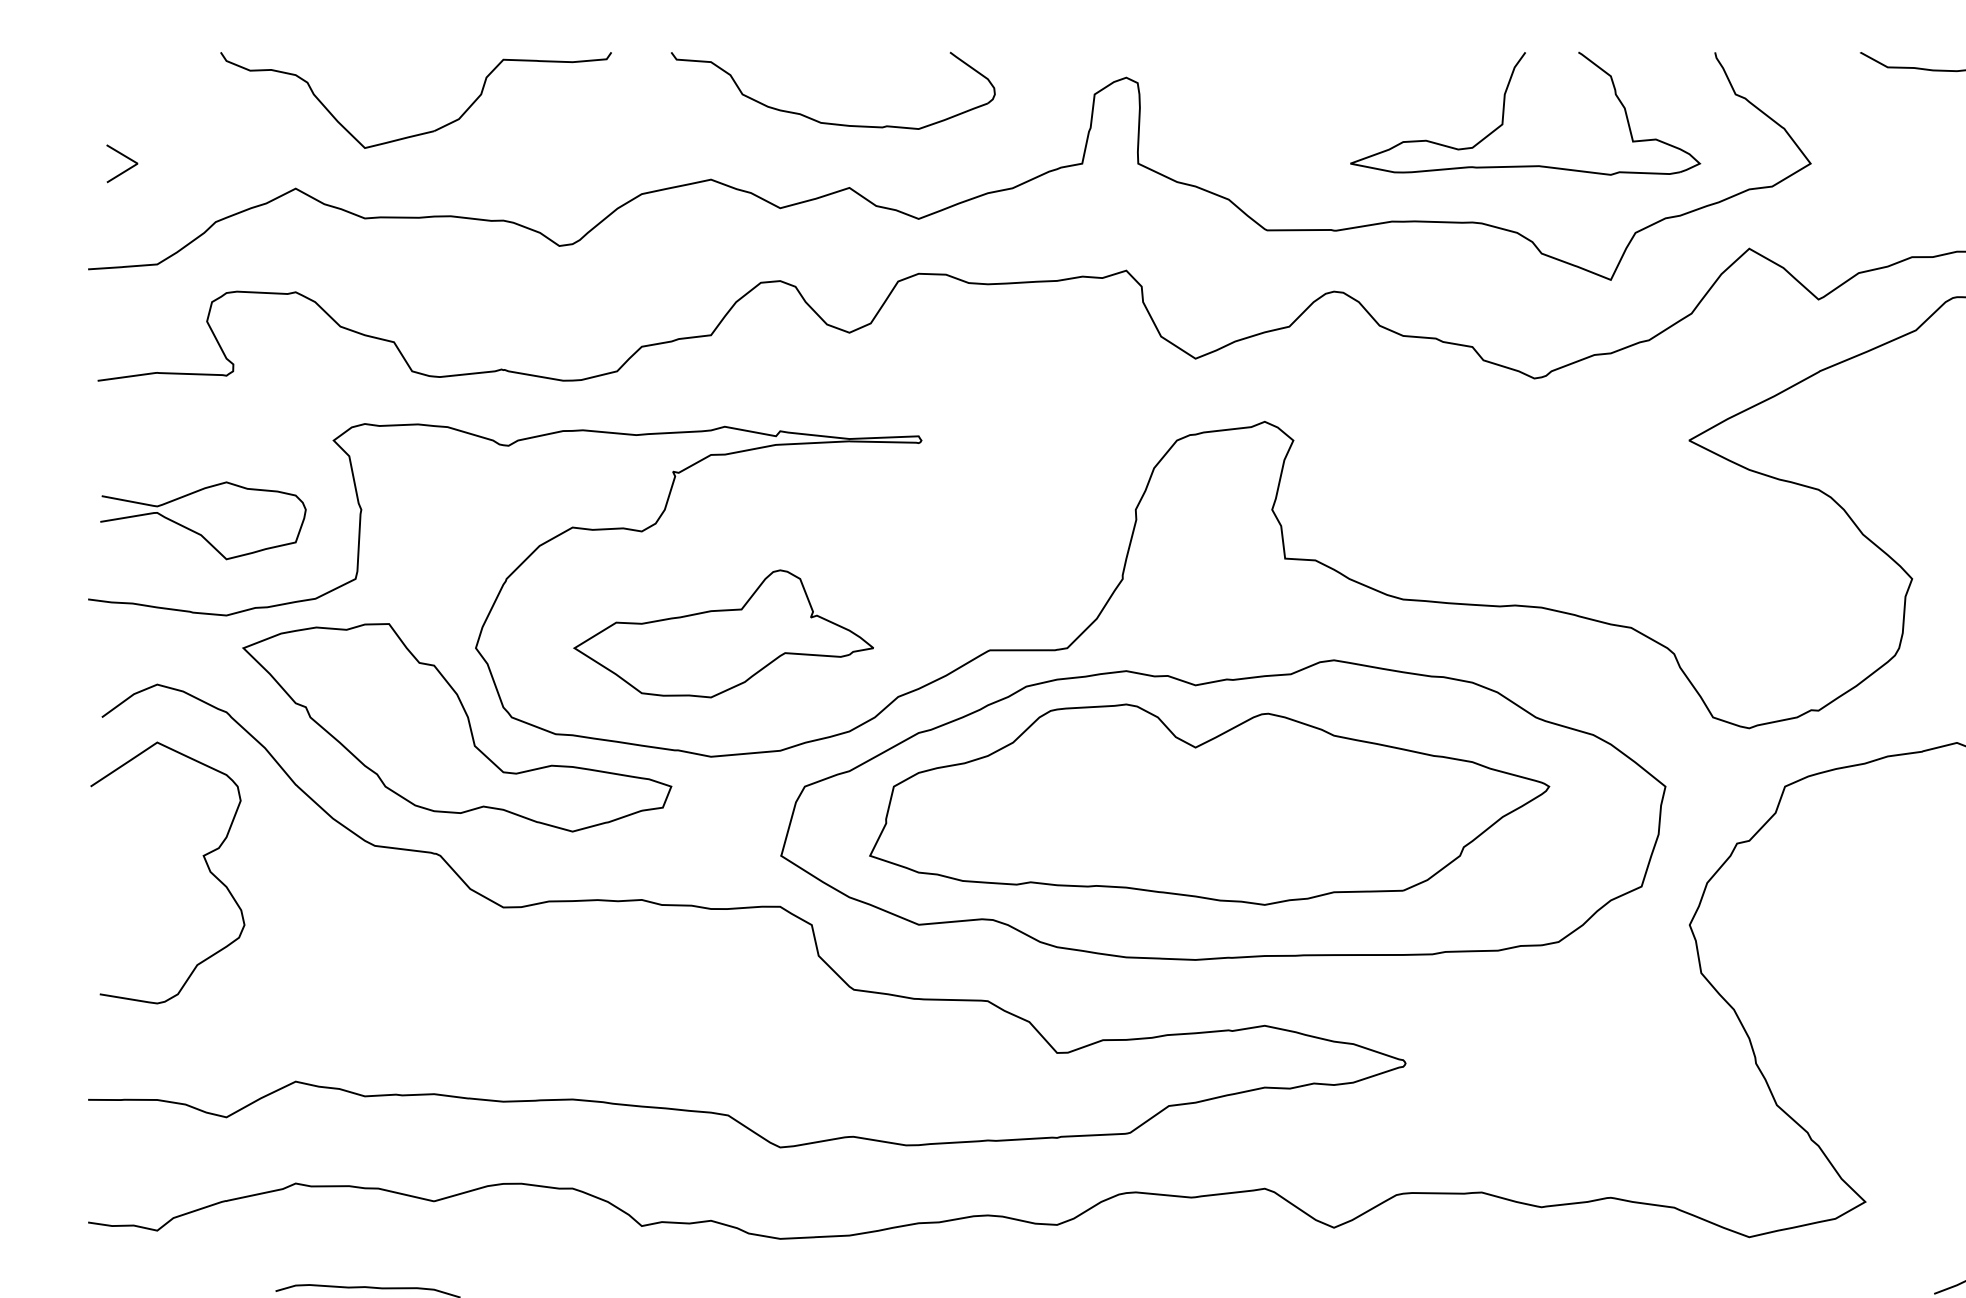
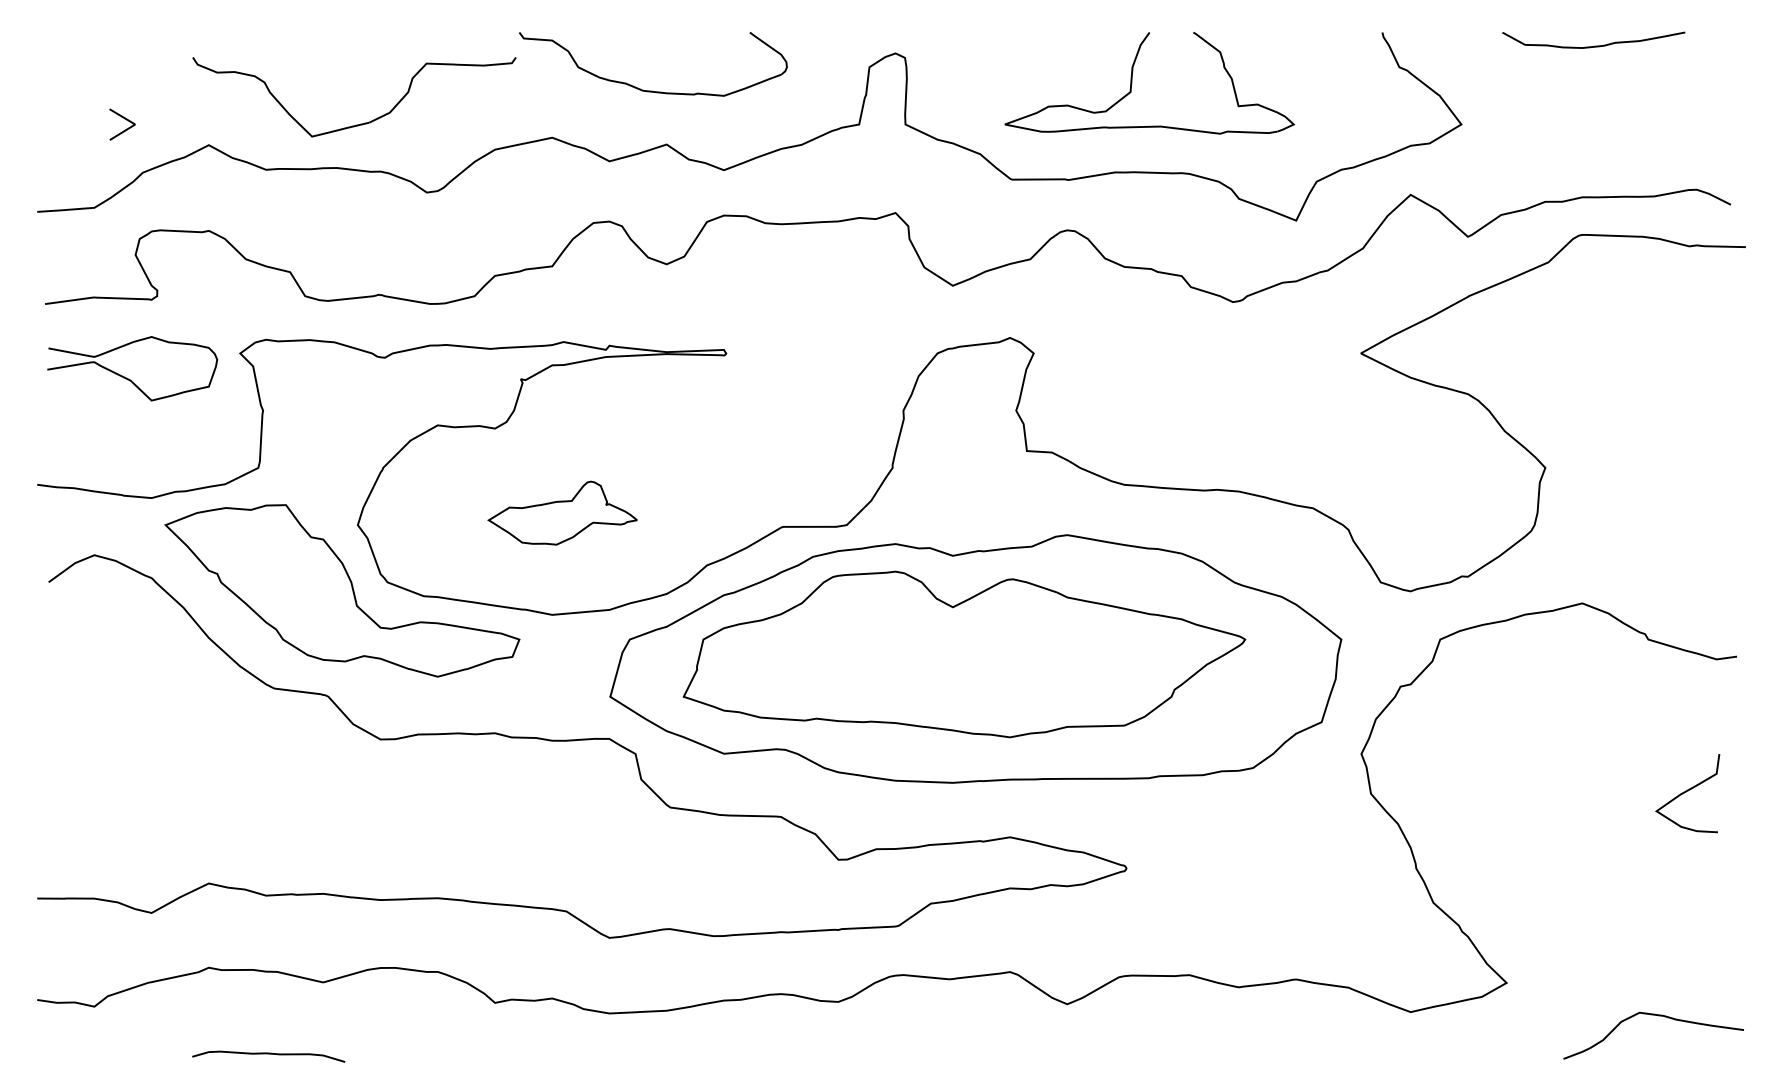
part: (1504, 114) -> (1132, 83), moved
part: (423, 132) -> (360, 123), moved
line: (124, 157) -> (124, 119), moved
curve: (198, 532) -> (128, 378), moved
part: (723, 632) -> (562, 512), size x0.6
curve: (203, 859) -> (132, 699), removed

